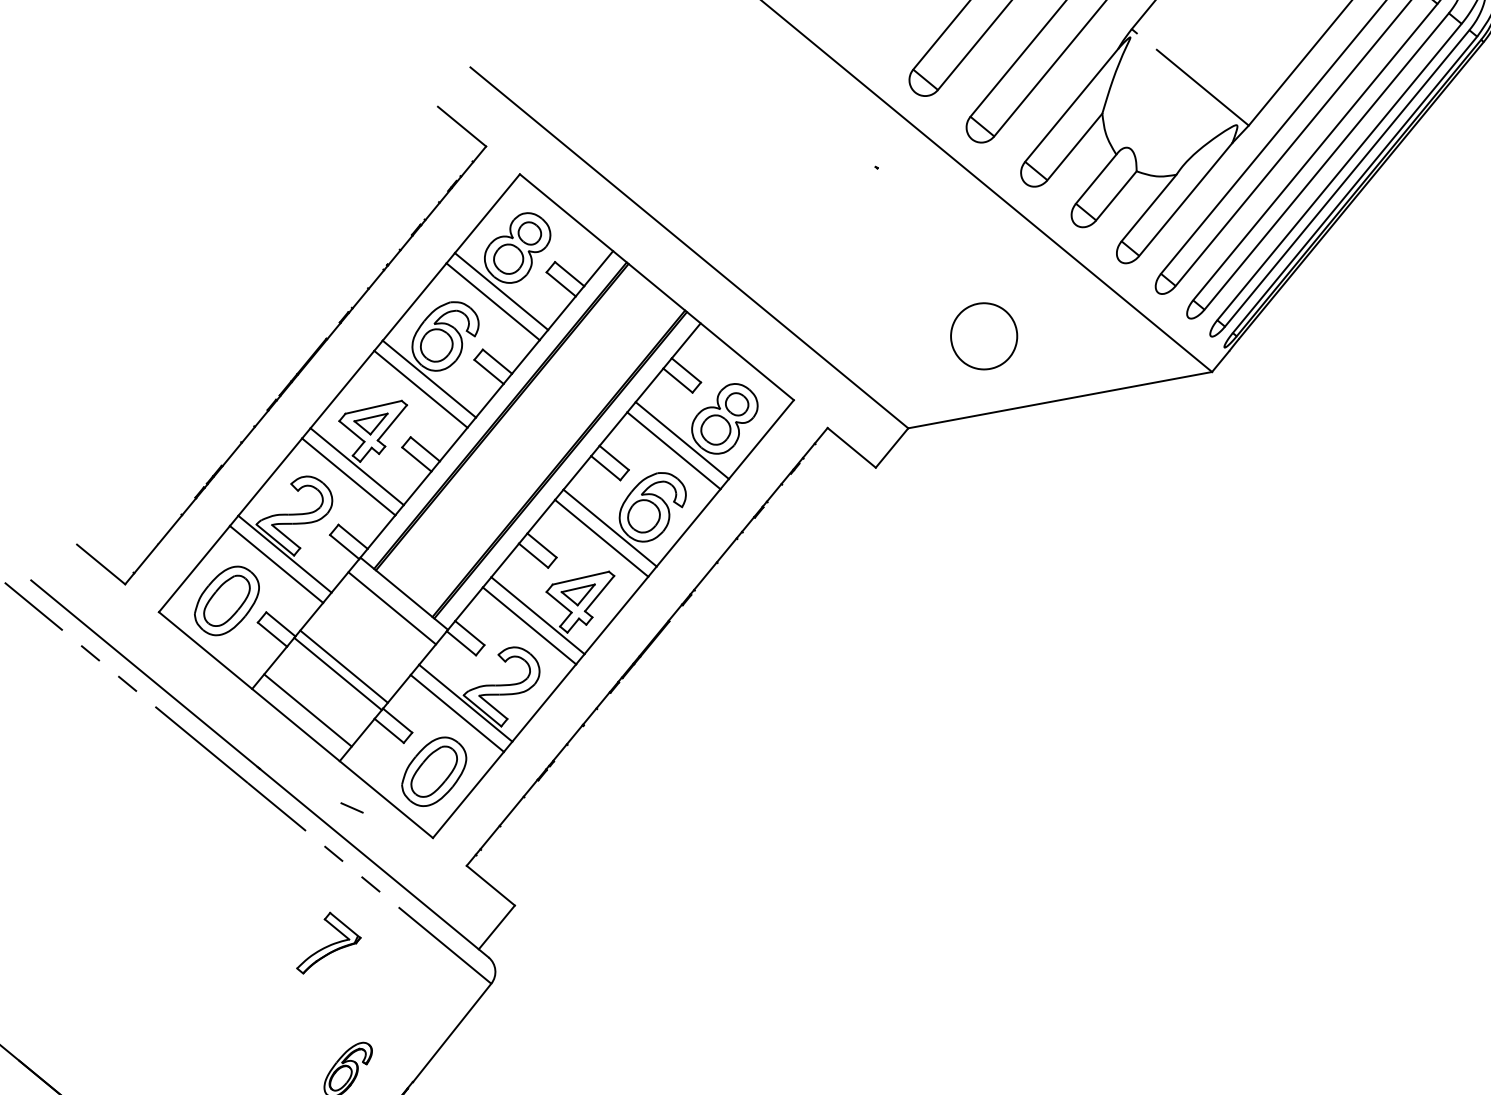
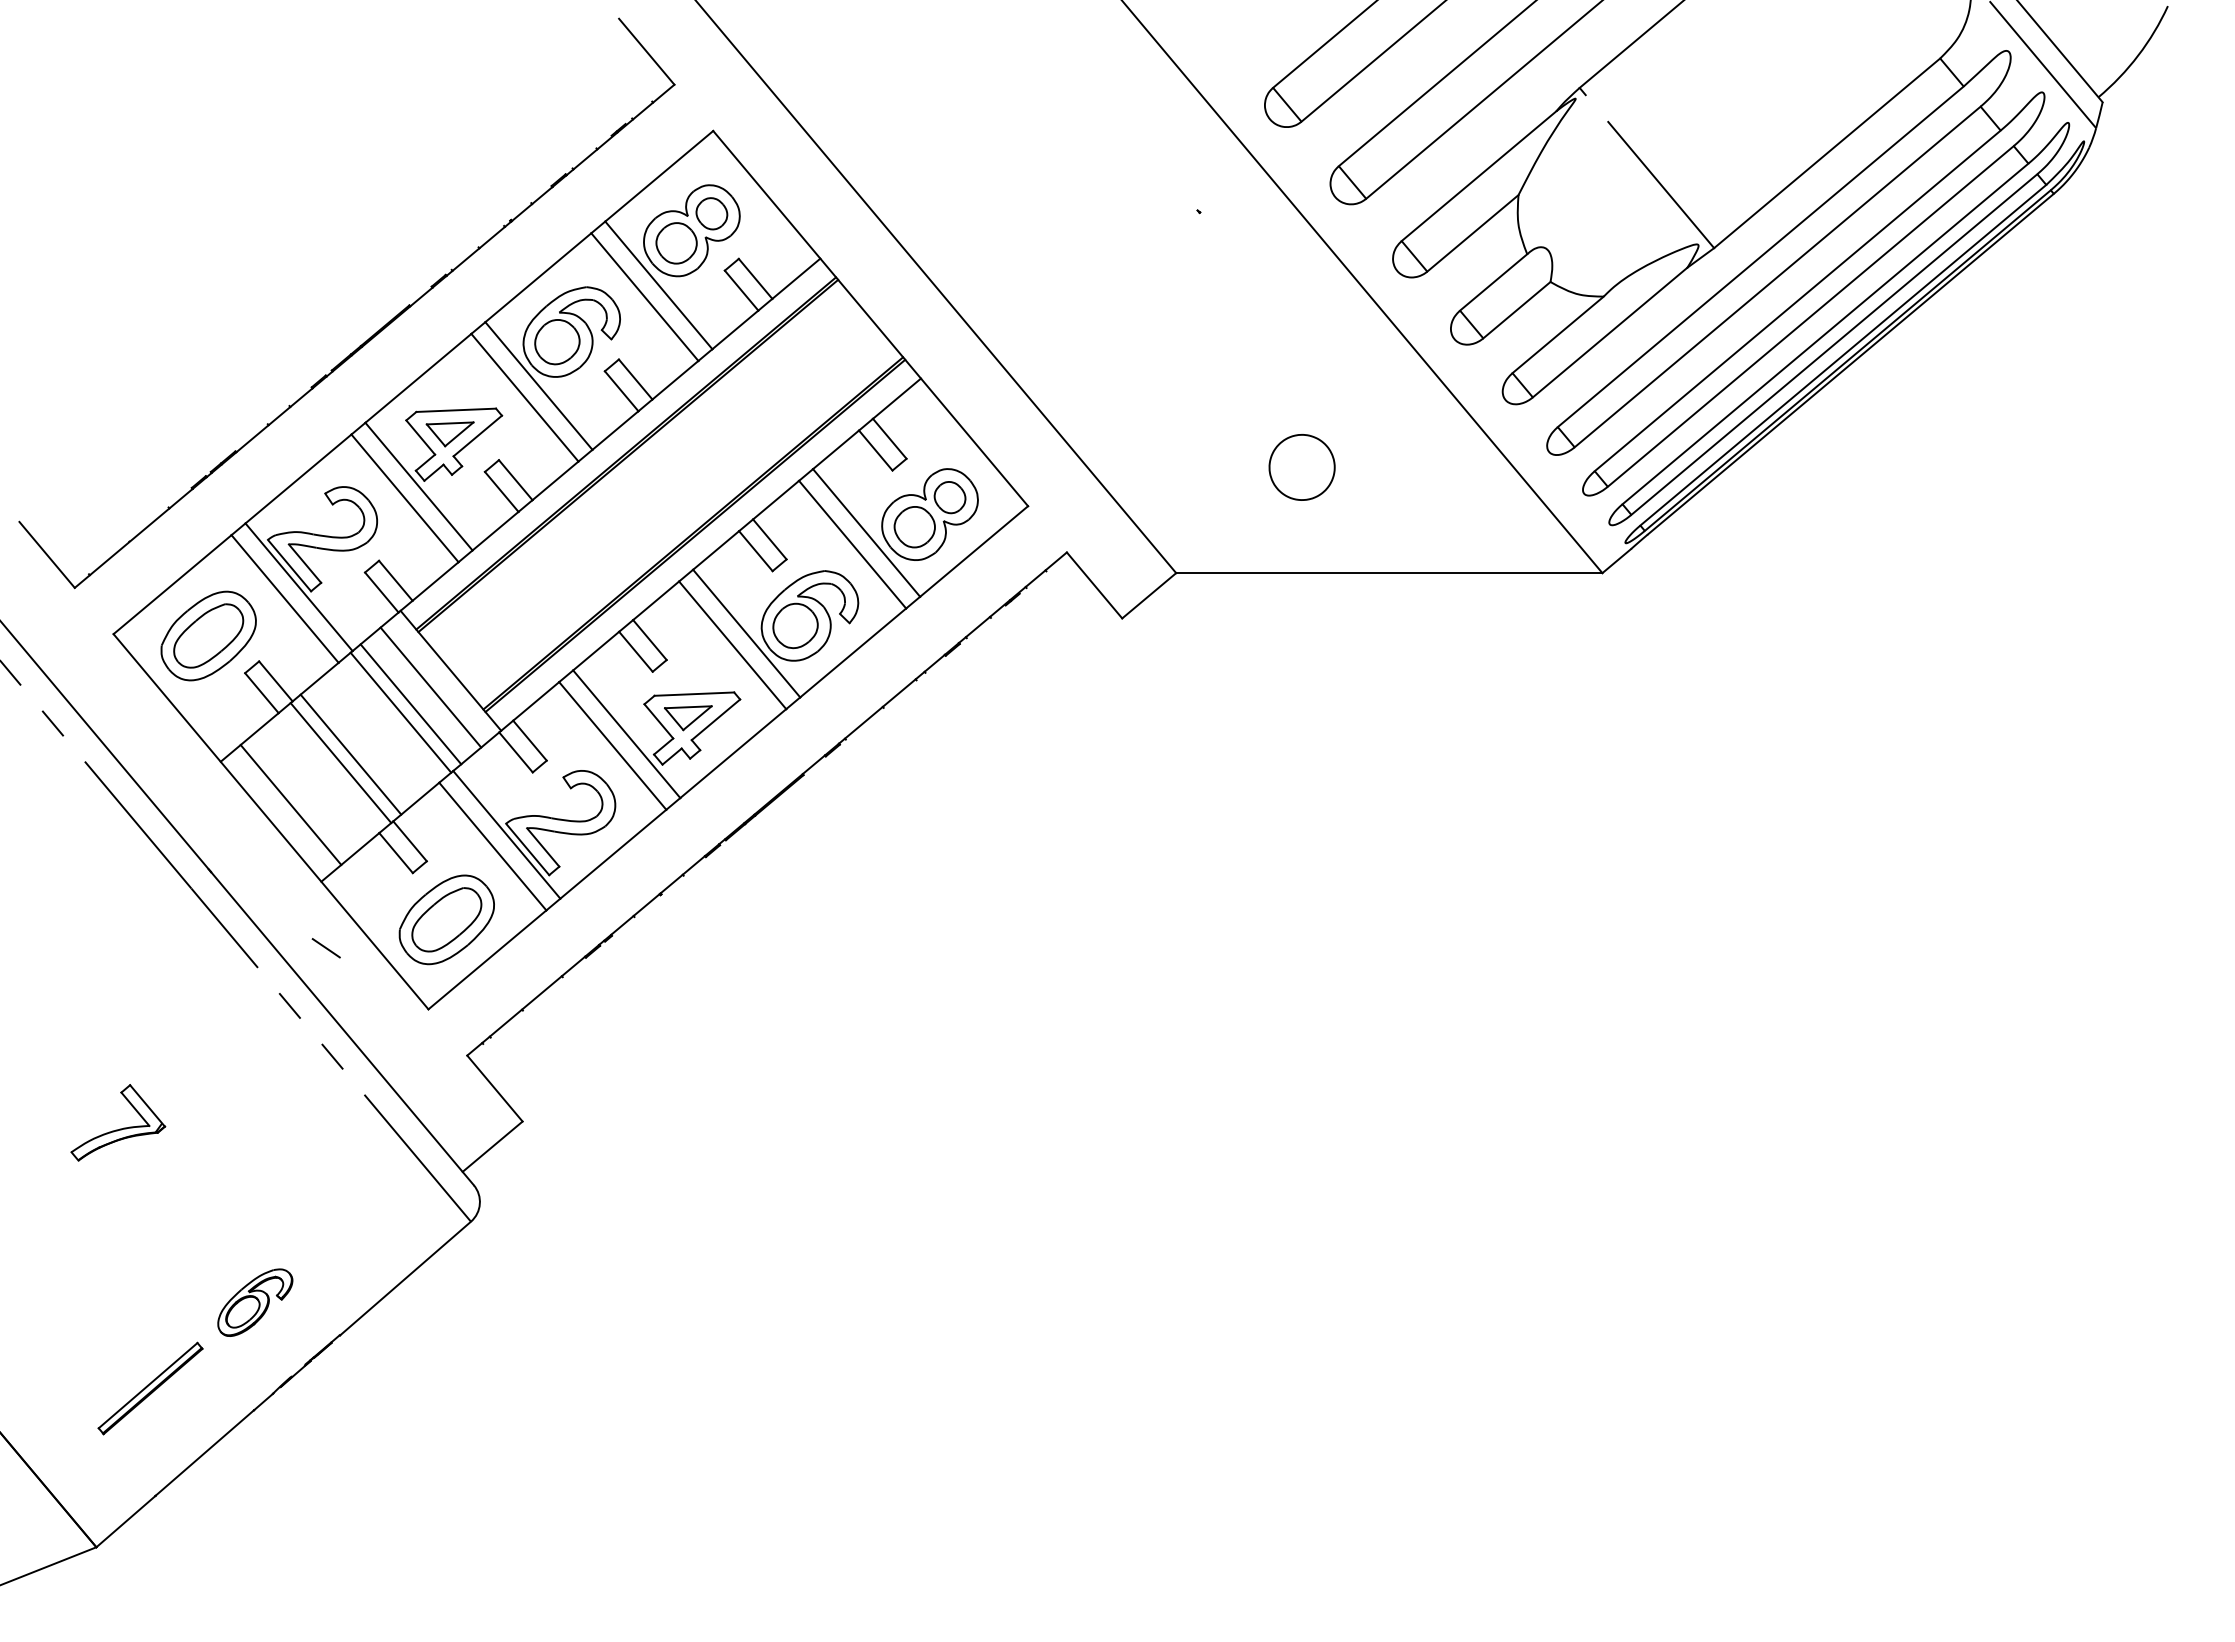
part: (983, 336) -> (1301, 467), size x0.71
line: (379, 623) -> (410, 704), added
line: (373, 630) -> (400, 712), added
part: (328, 945) -> (119, 1128), moved

